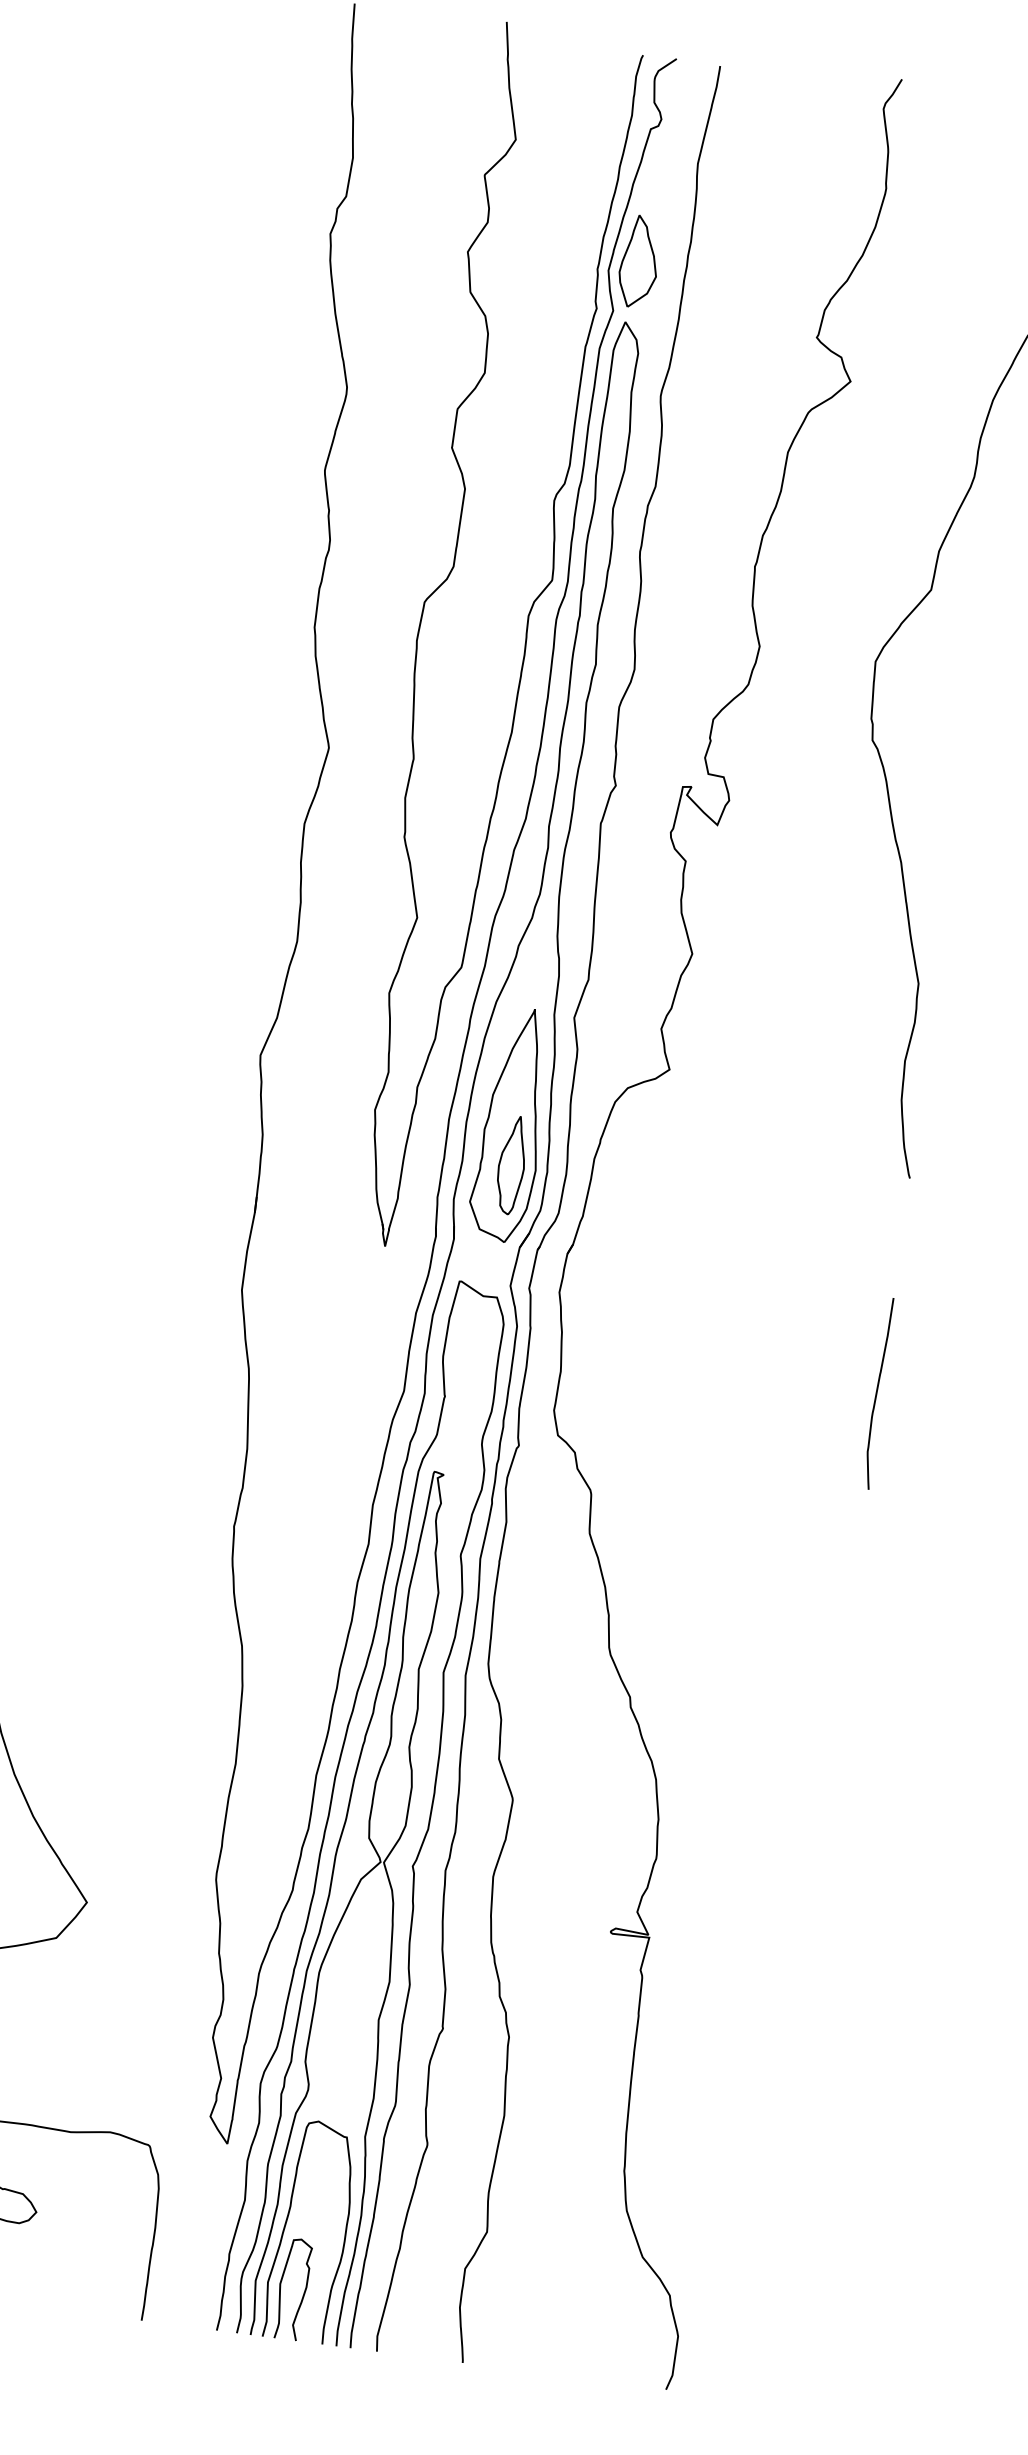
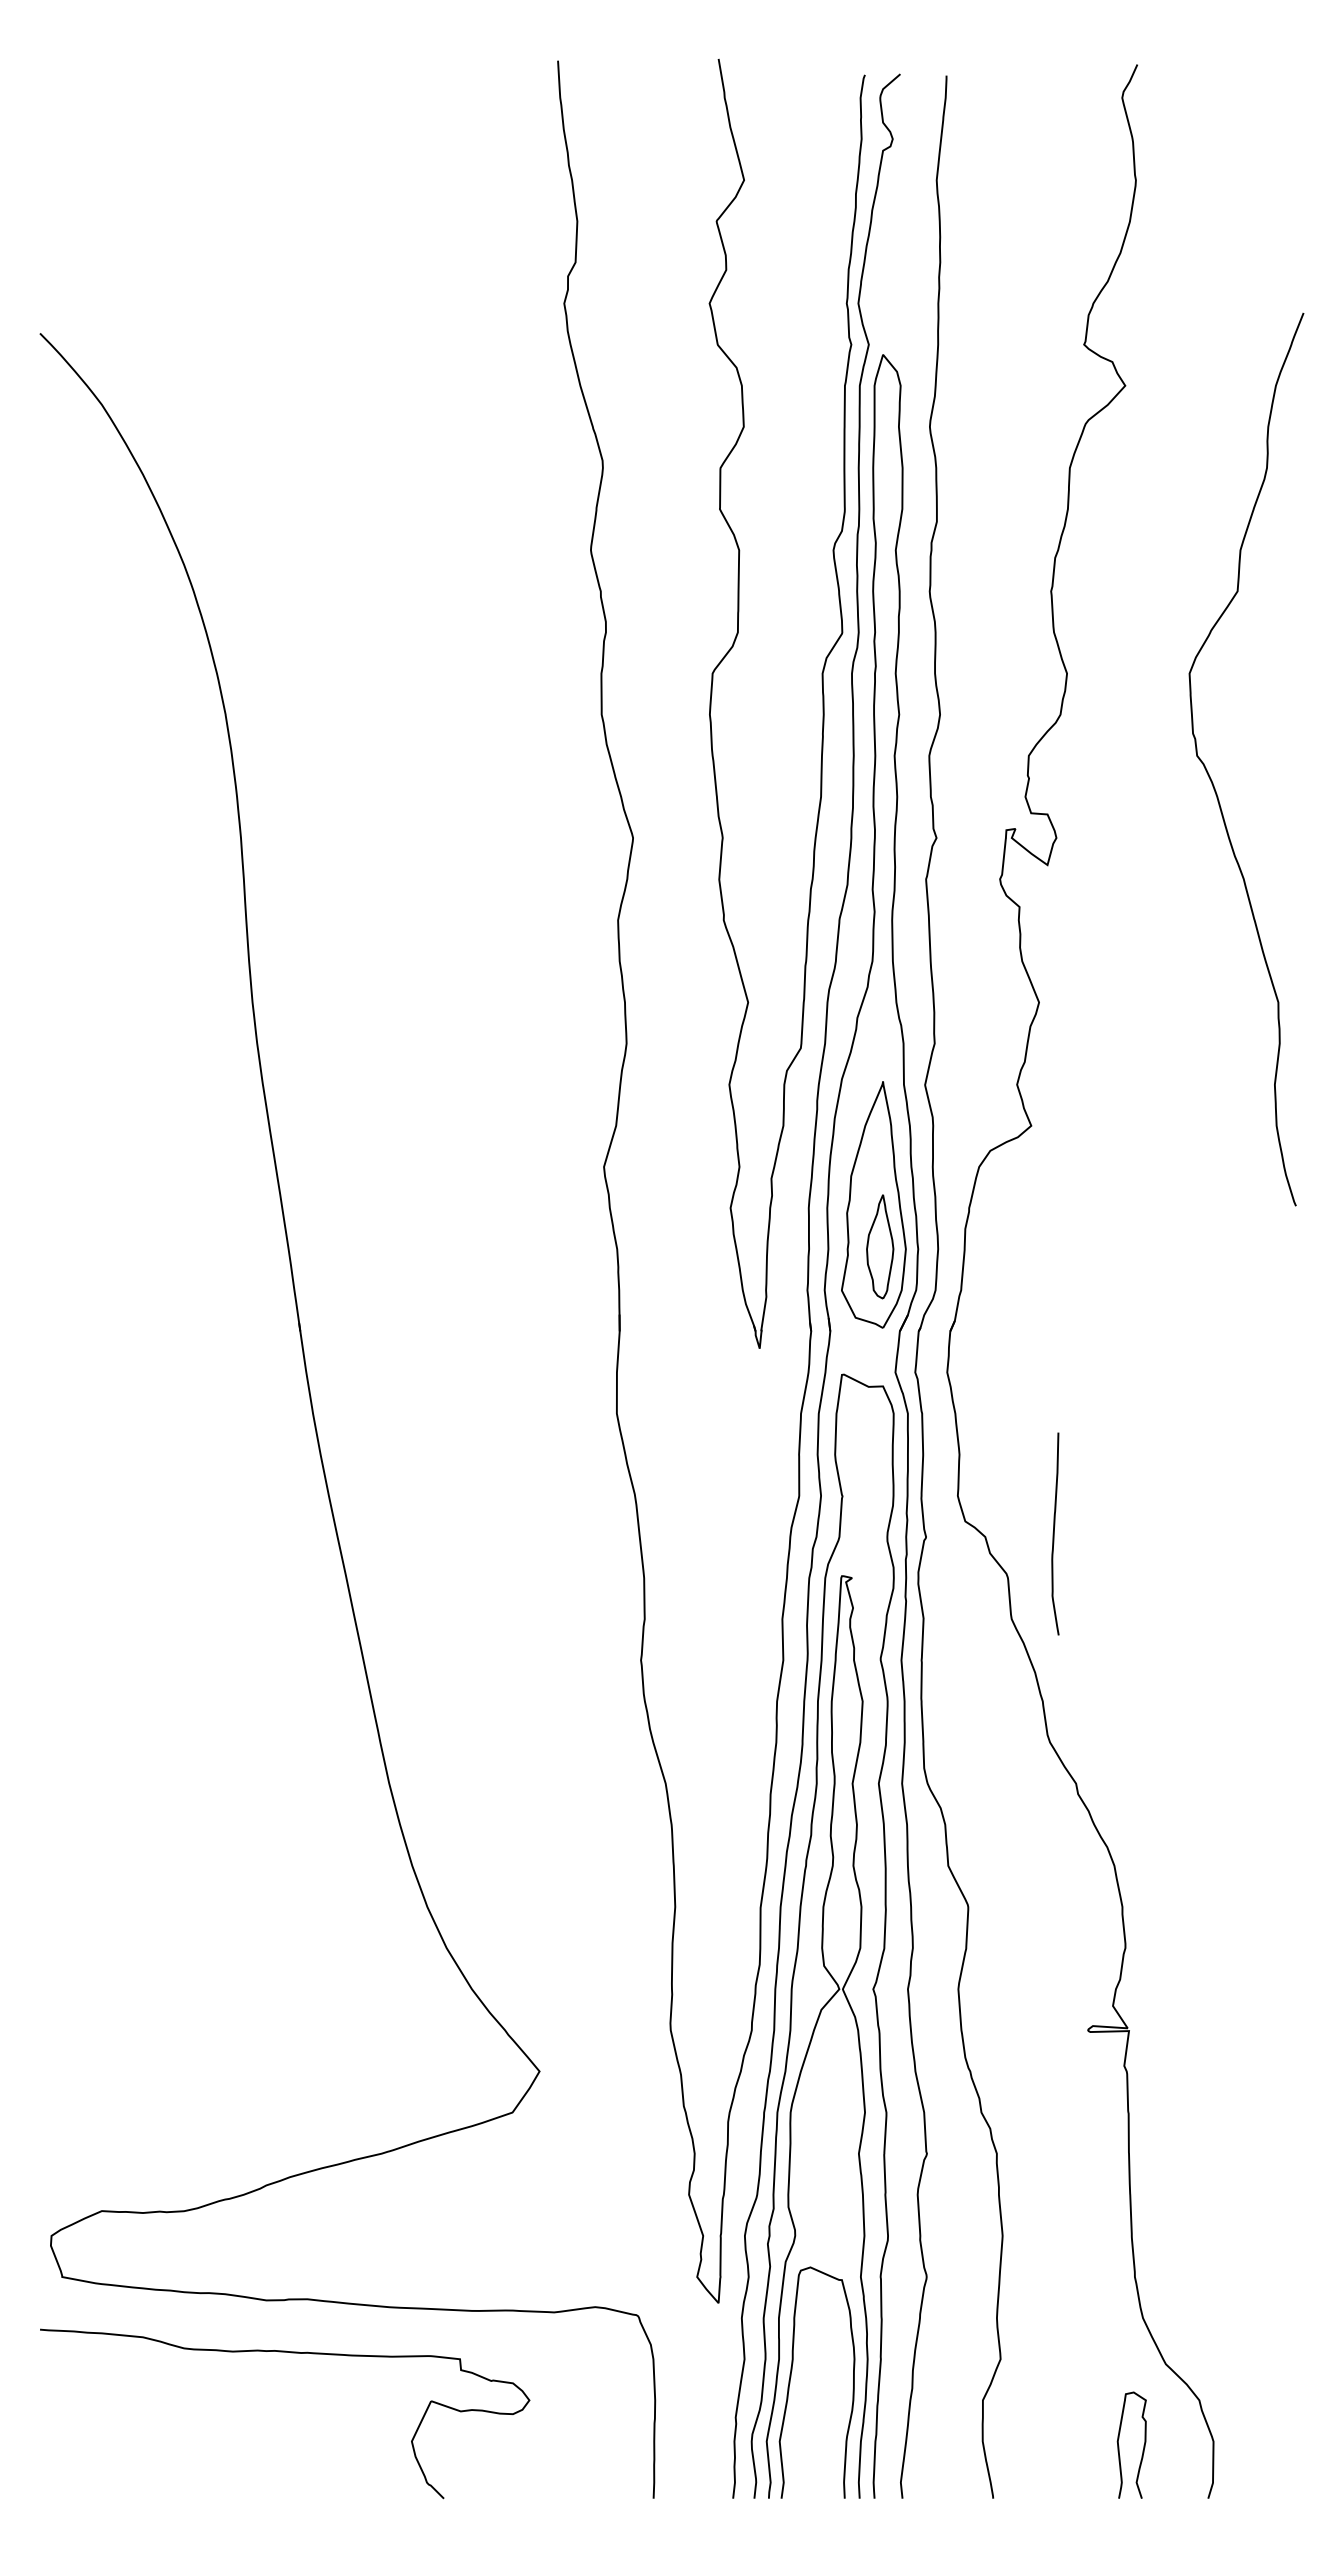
part: (639, 262) -> (889, 290), removed
curve: (877, 1392) -> (1054, 1533), moved
curve: (304, 2290) -> (1143, 2445), moved

